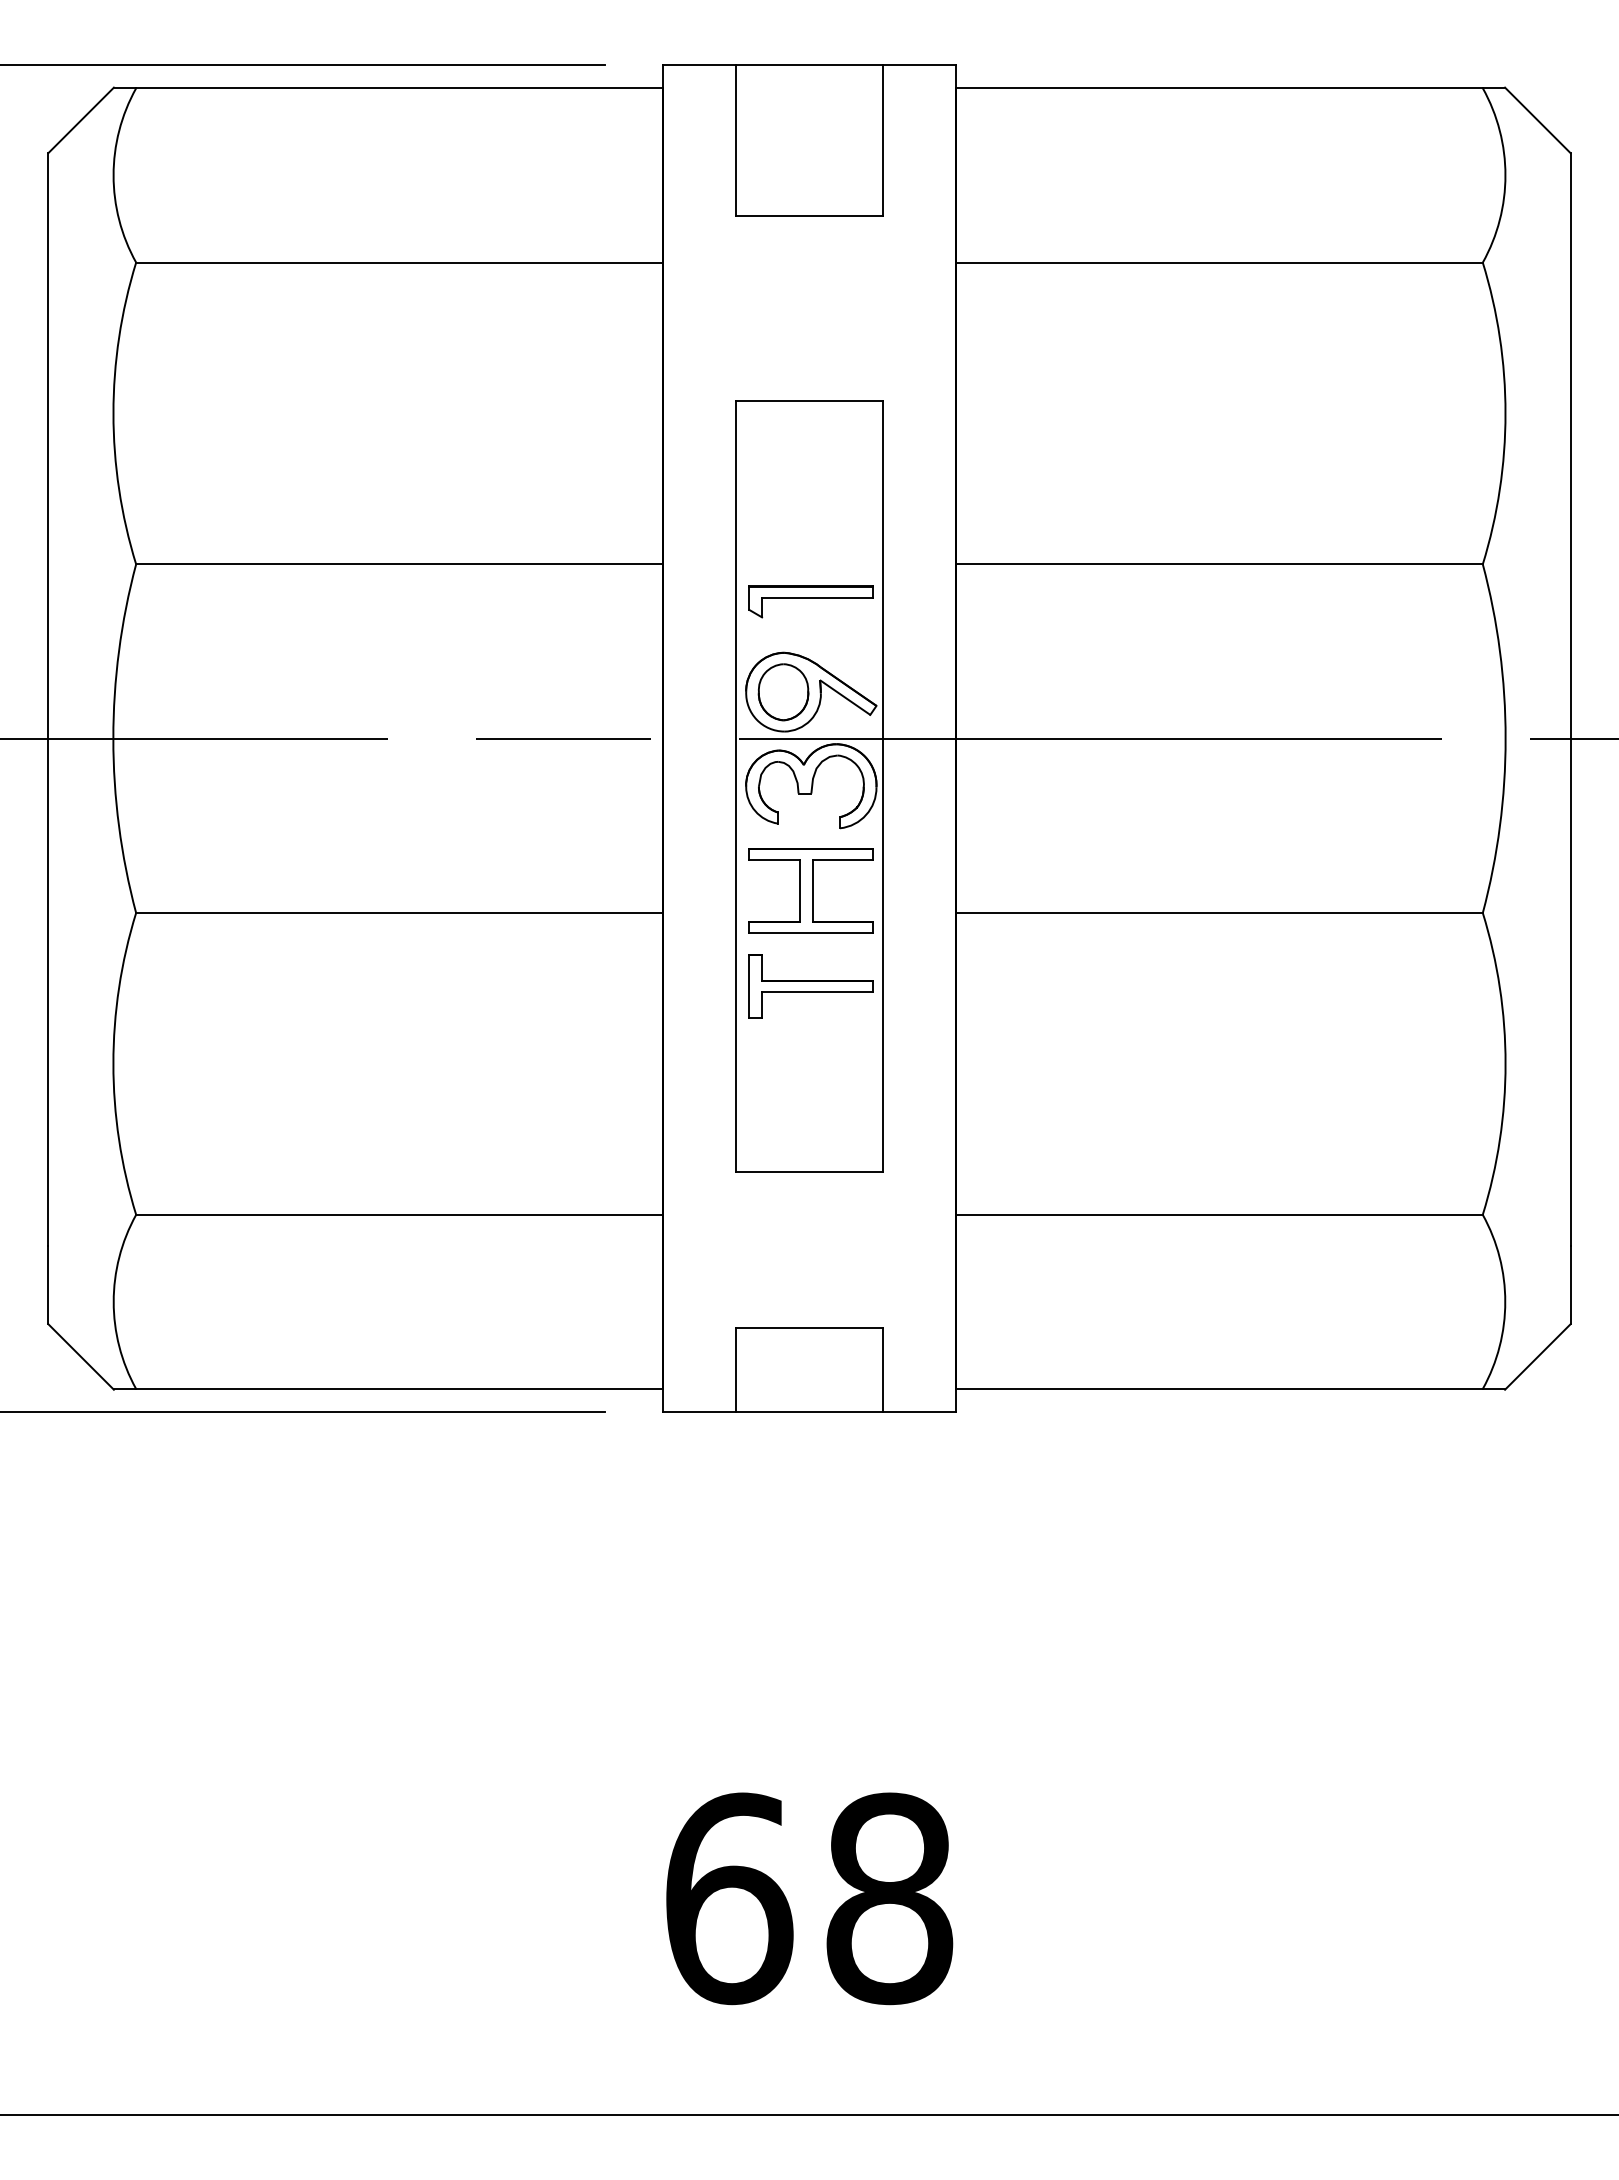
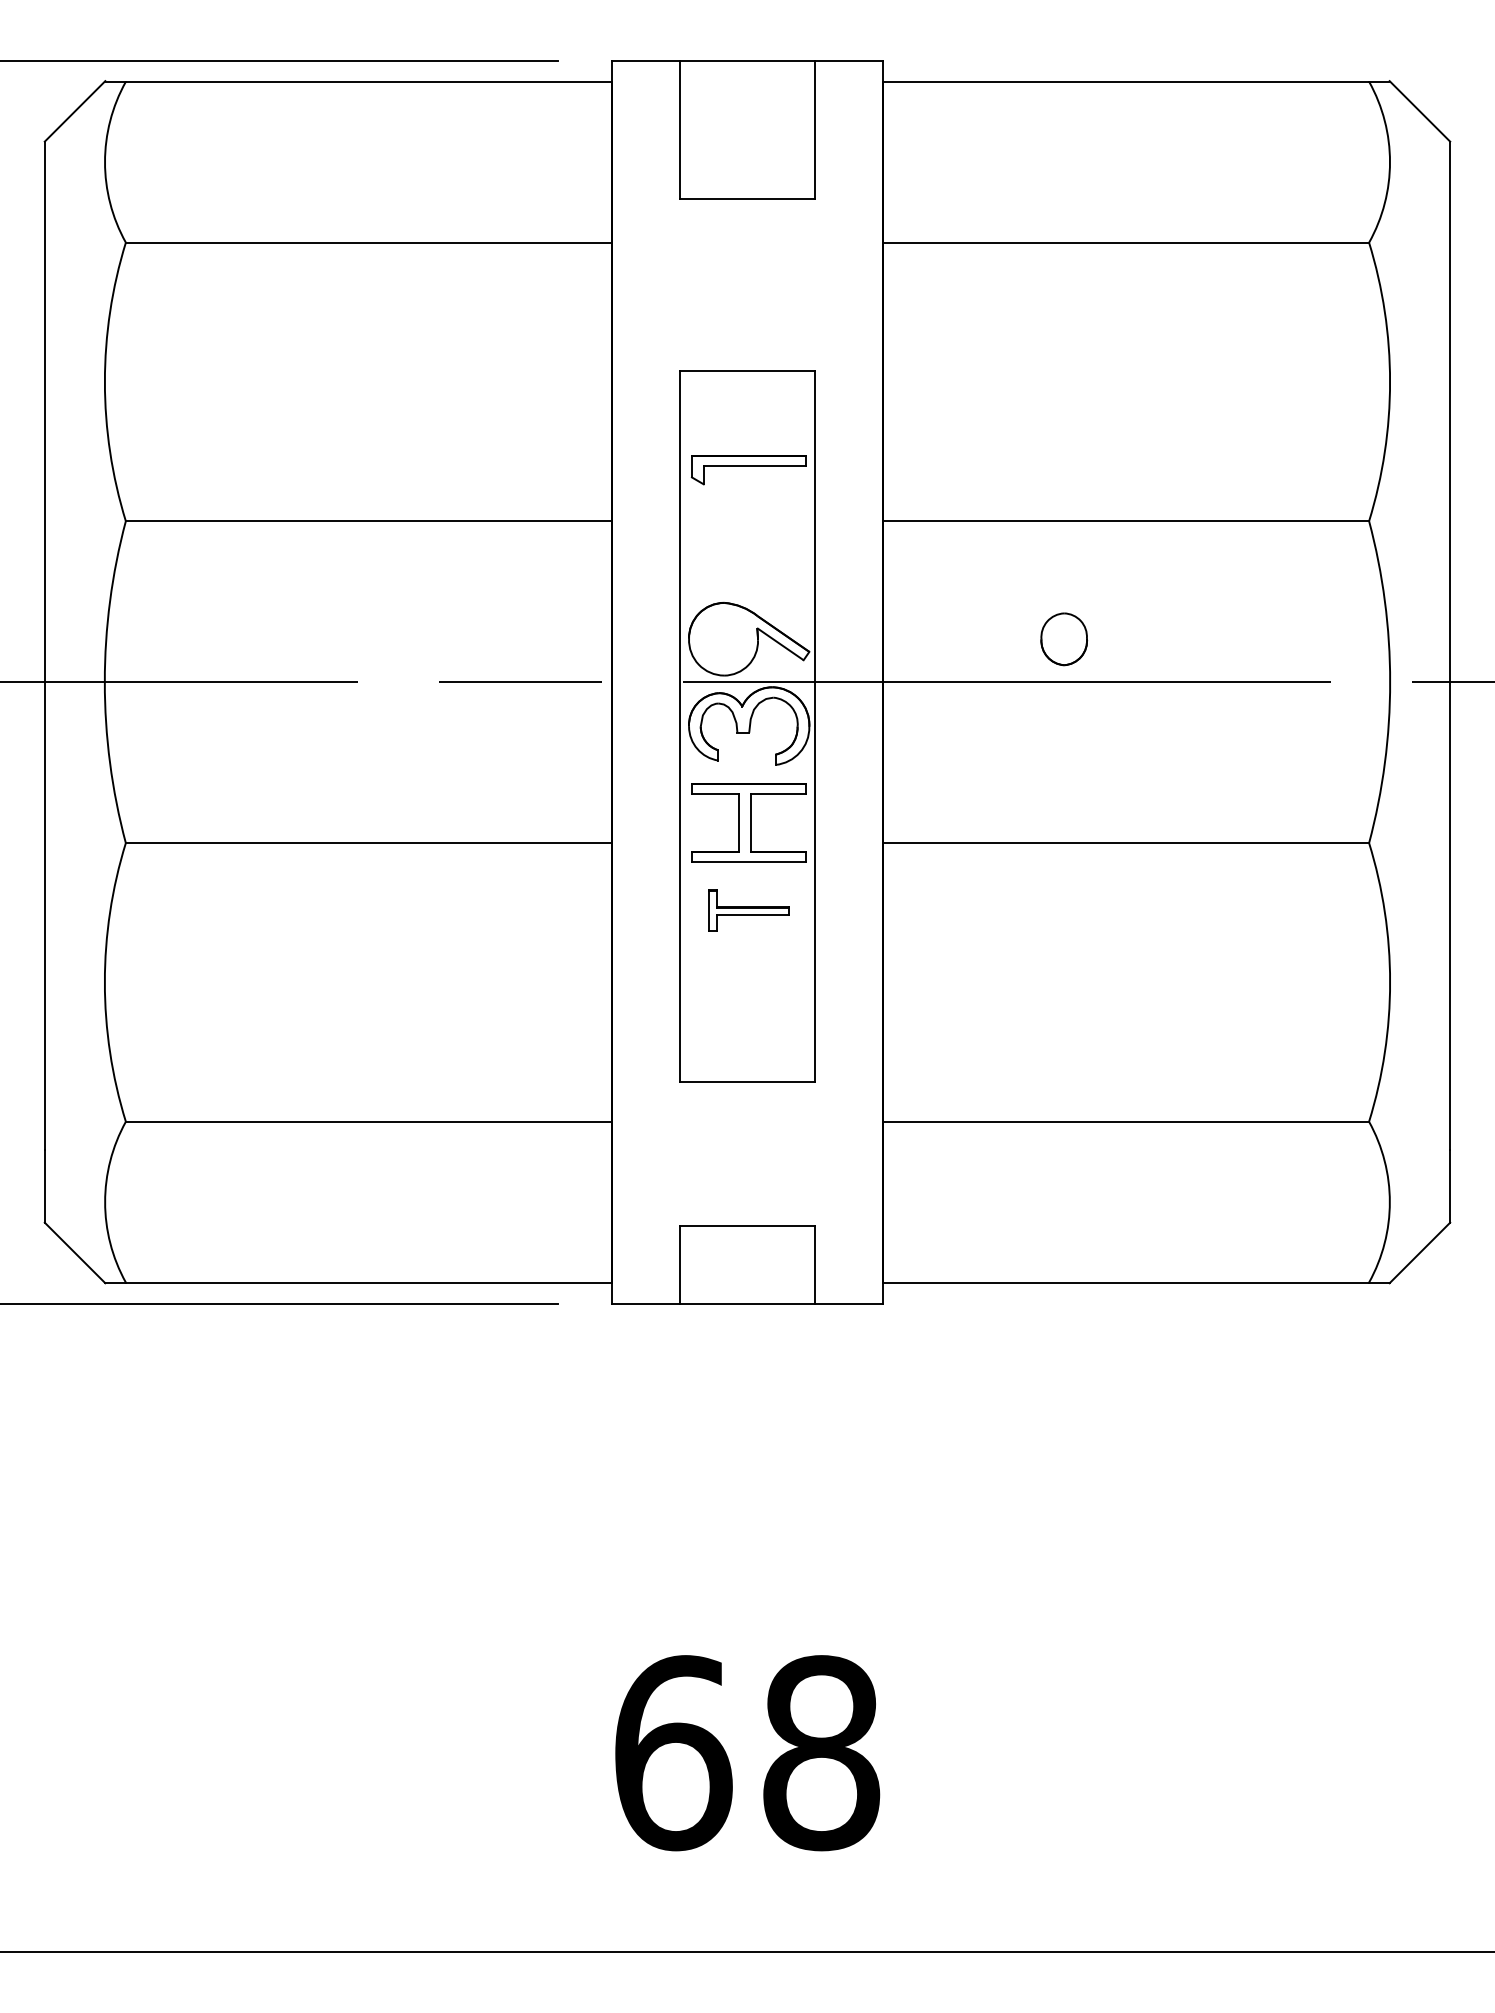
part: (810, 601) -> (748, 469), moved
part: (783, 692) -> (1064, 639), moved
part: (810, 986) -> (748, 910), size x0.7

